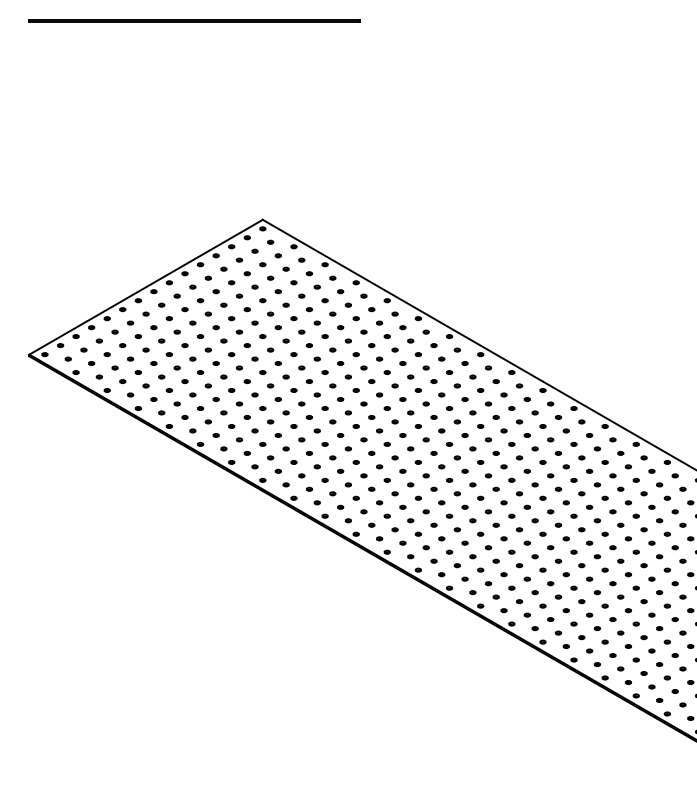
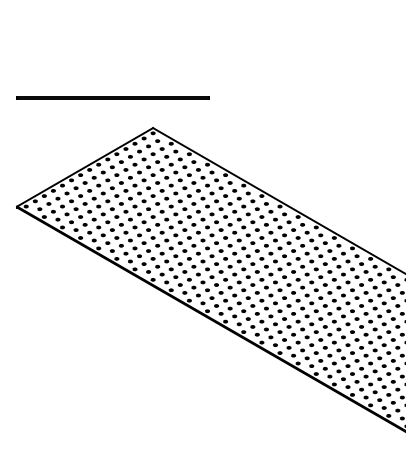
line: (193, 19) -> (112, 97), moved

